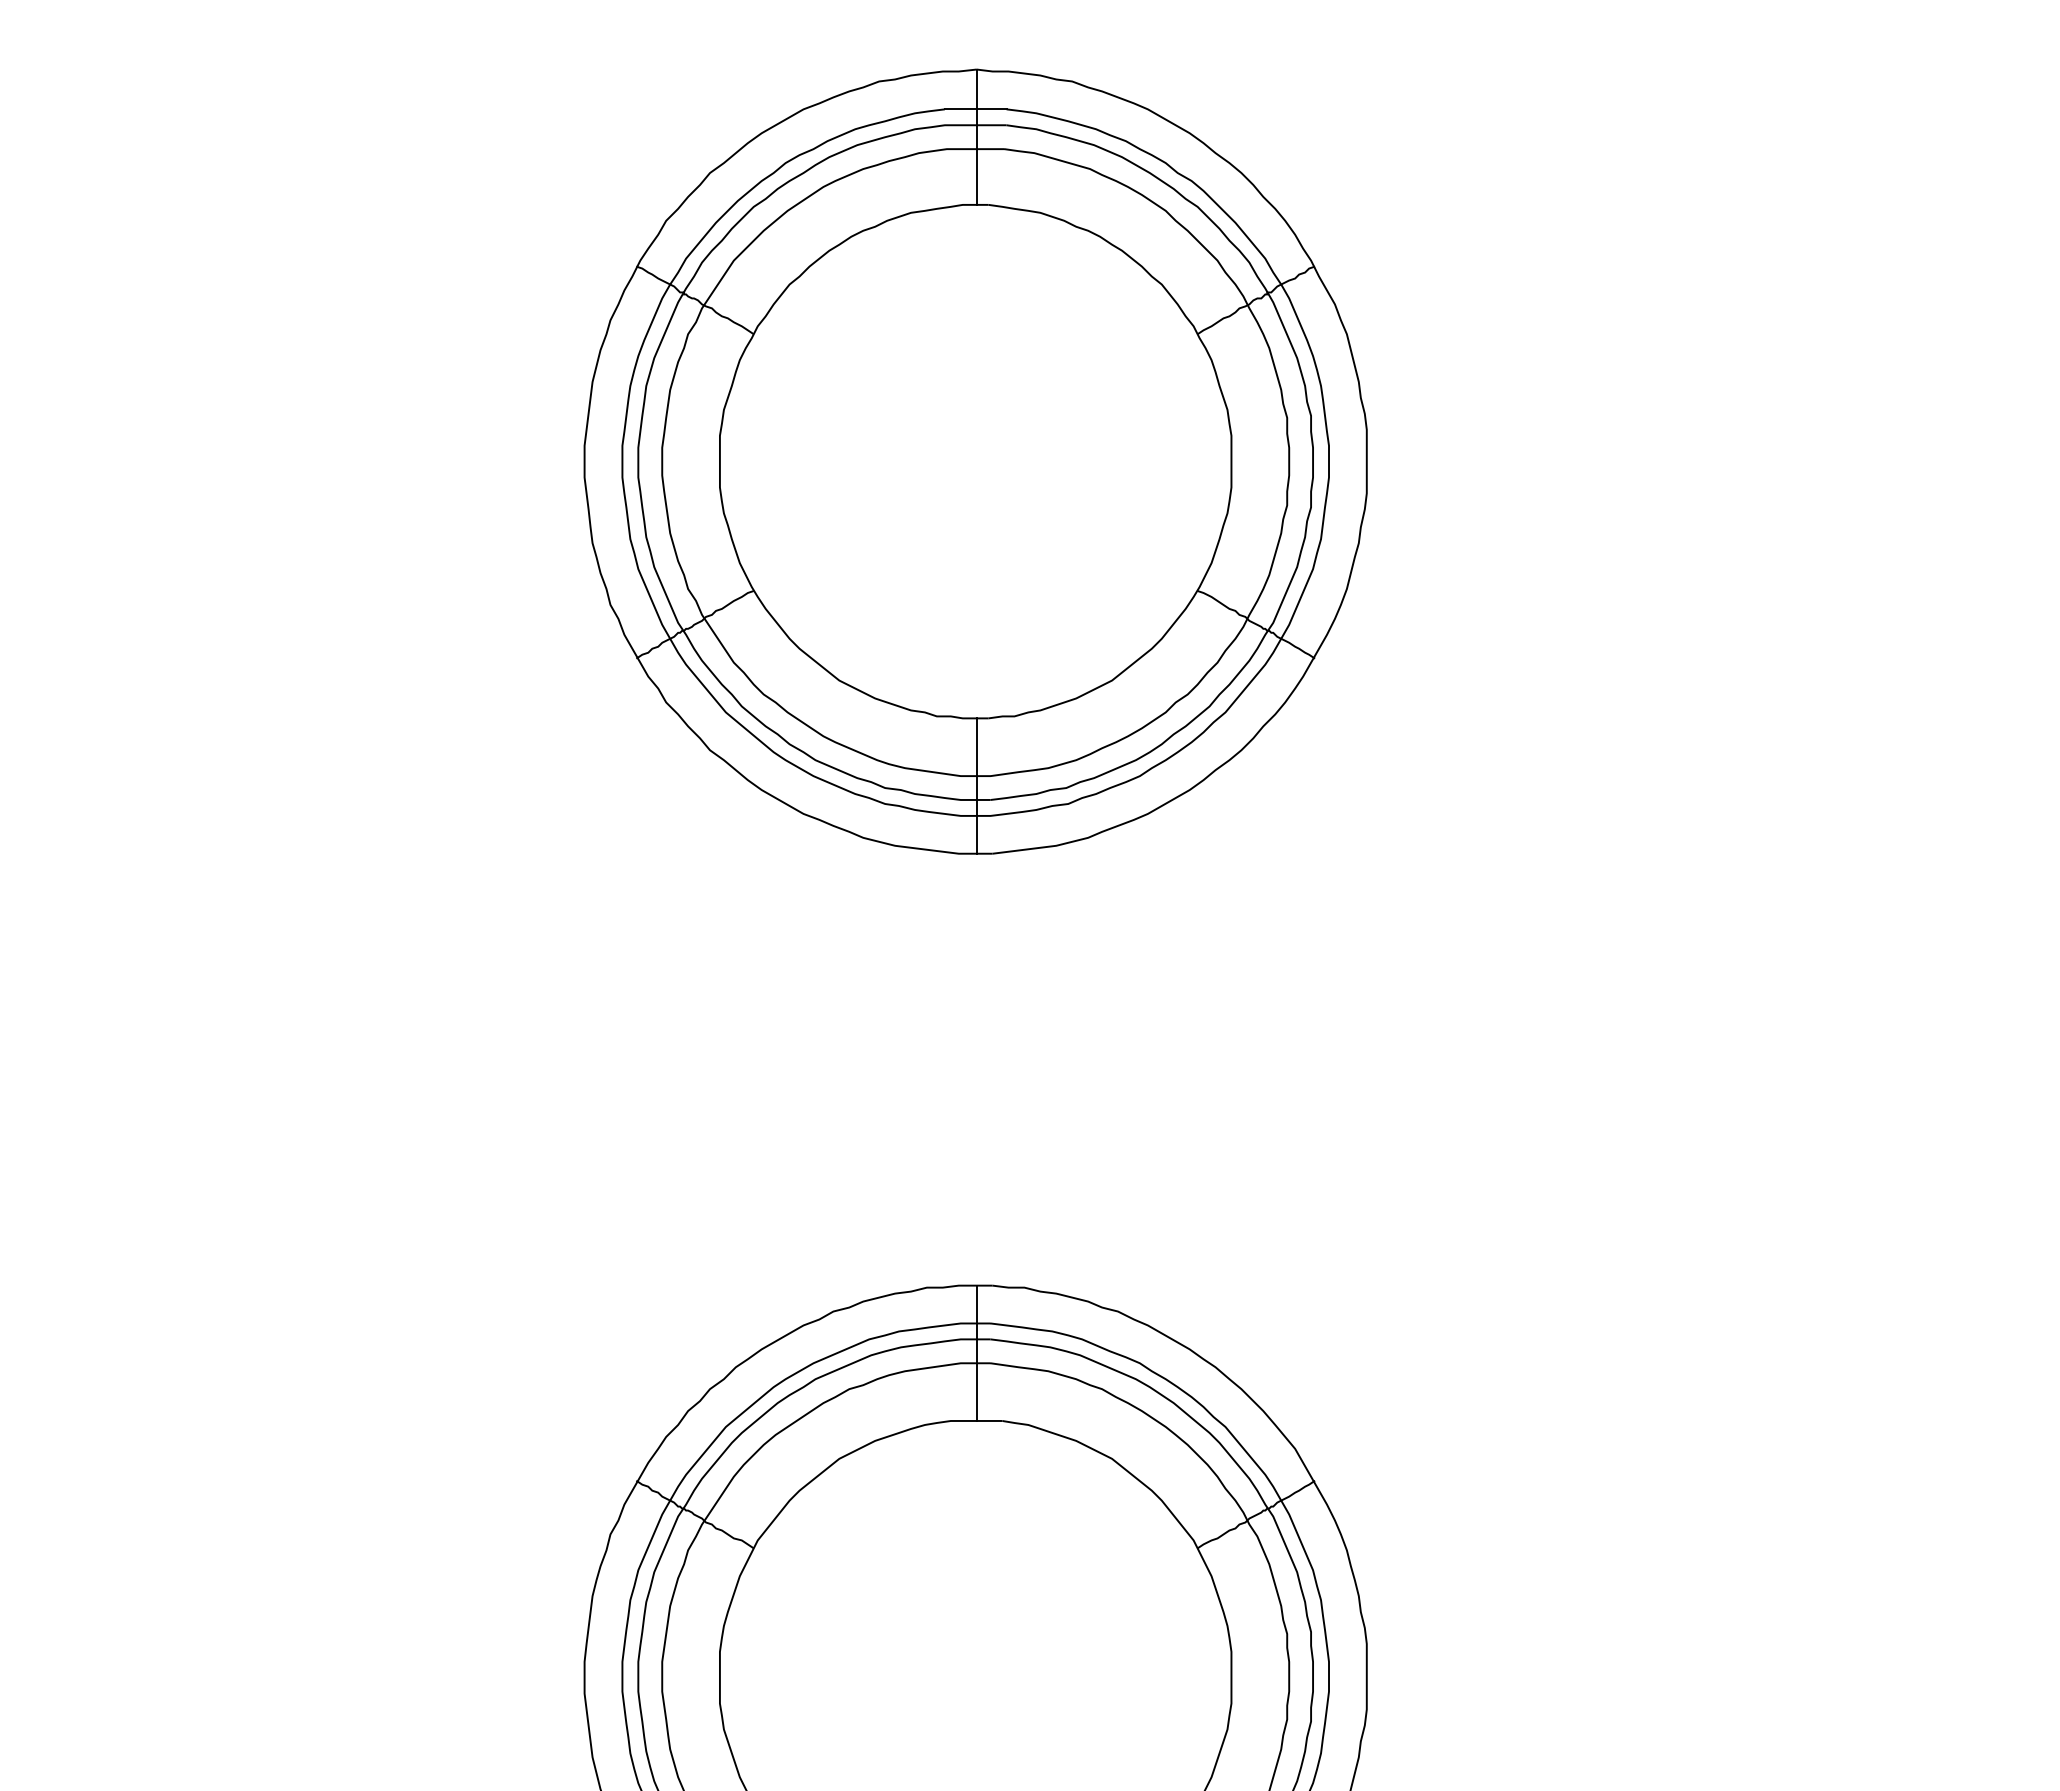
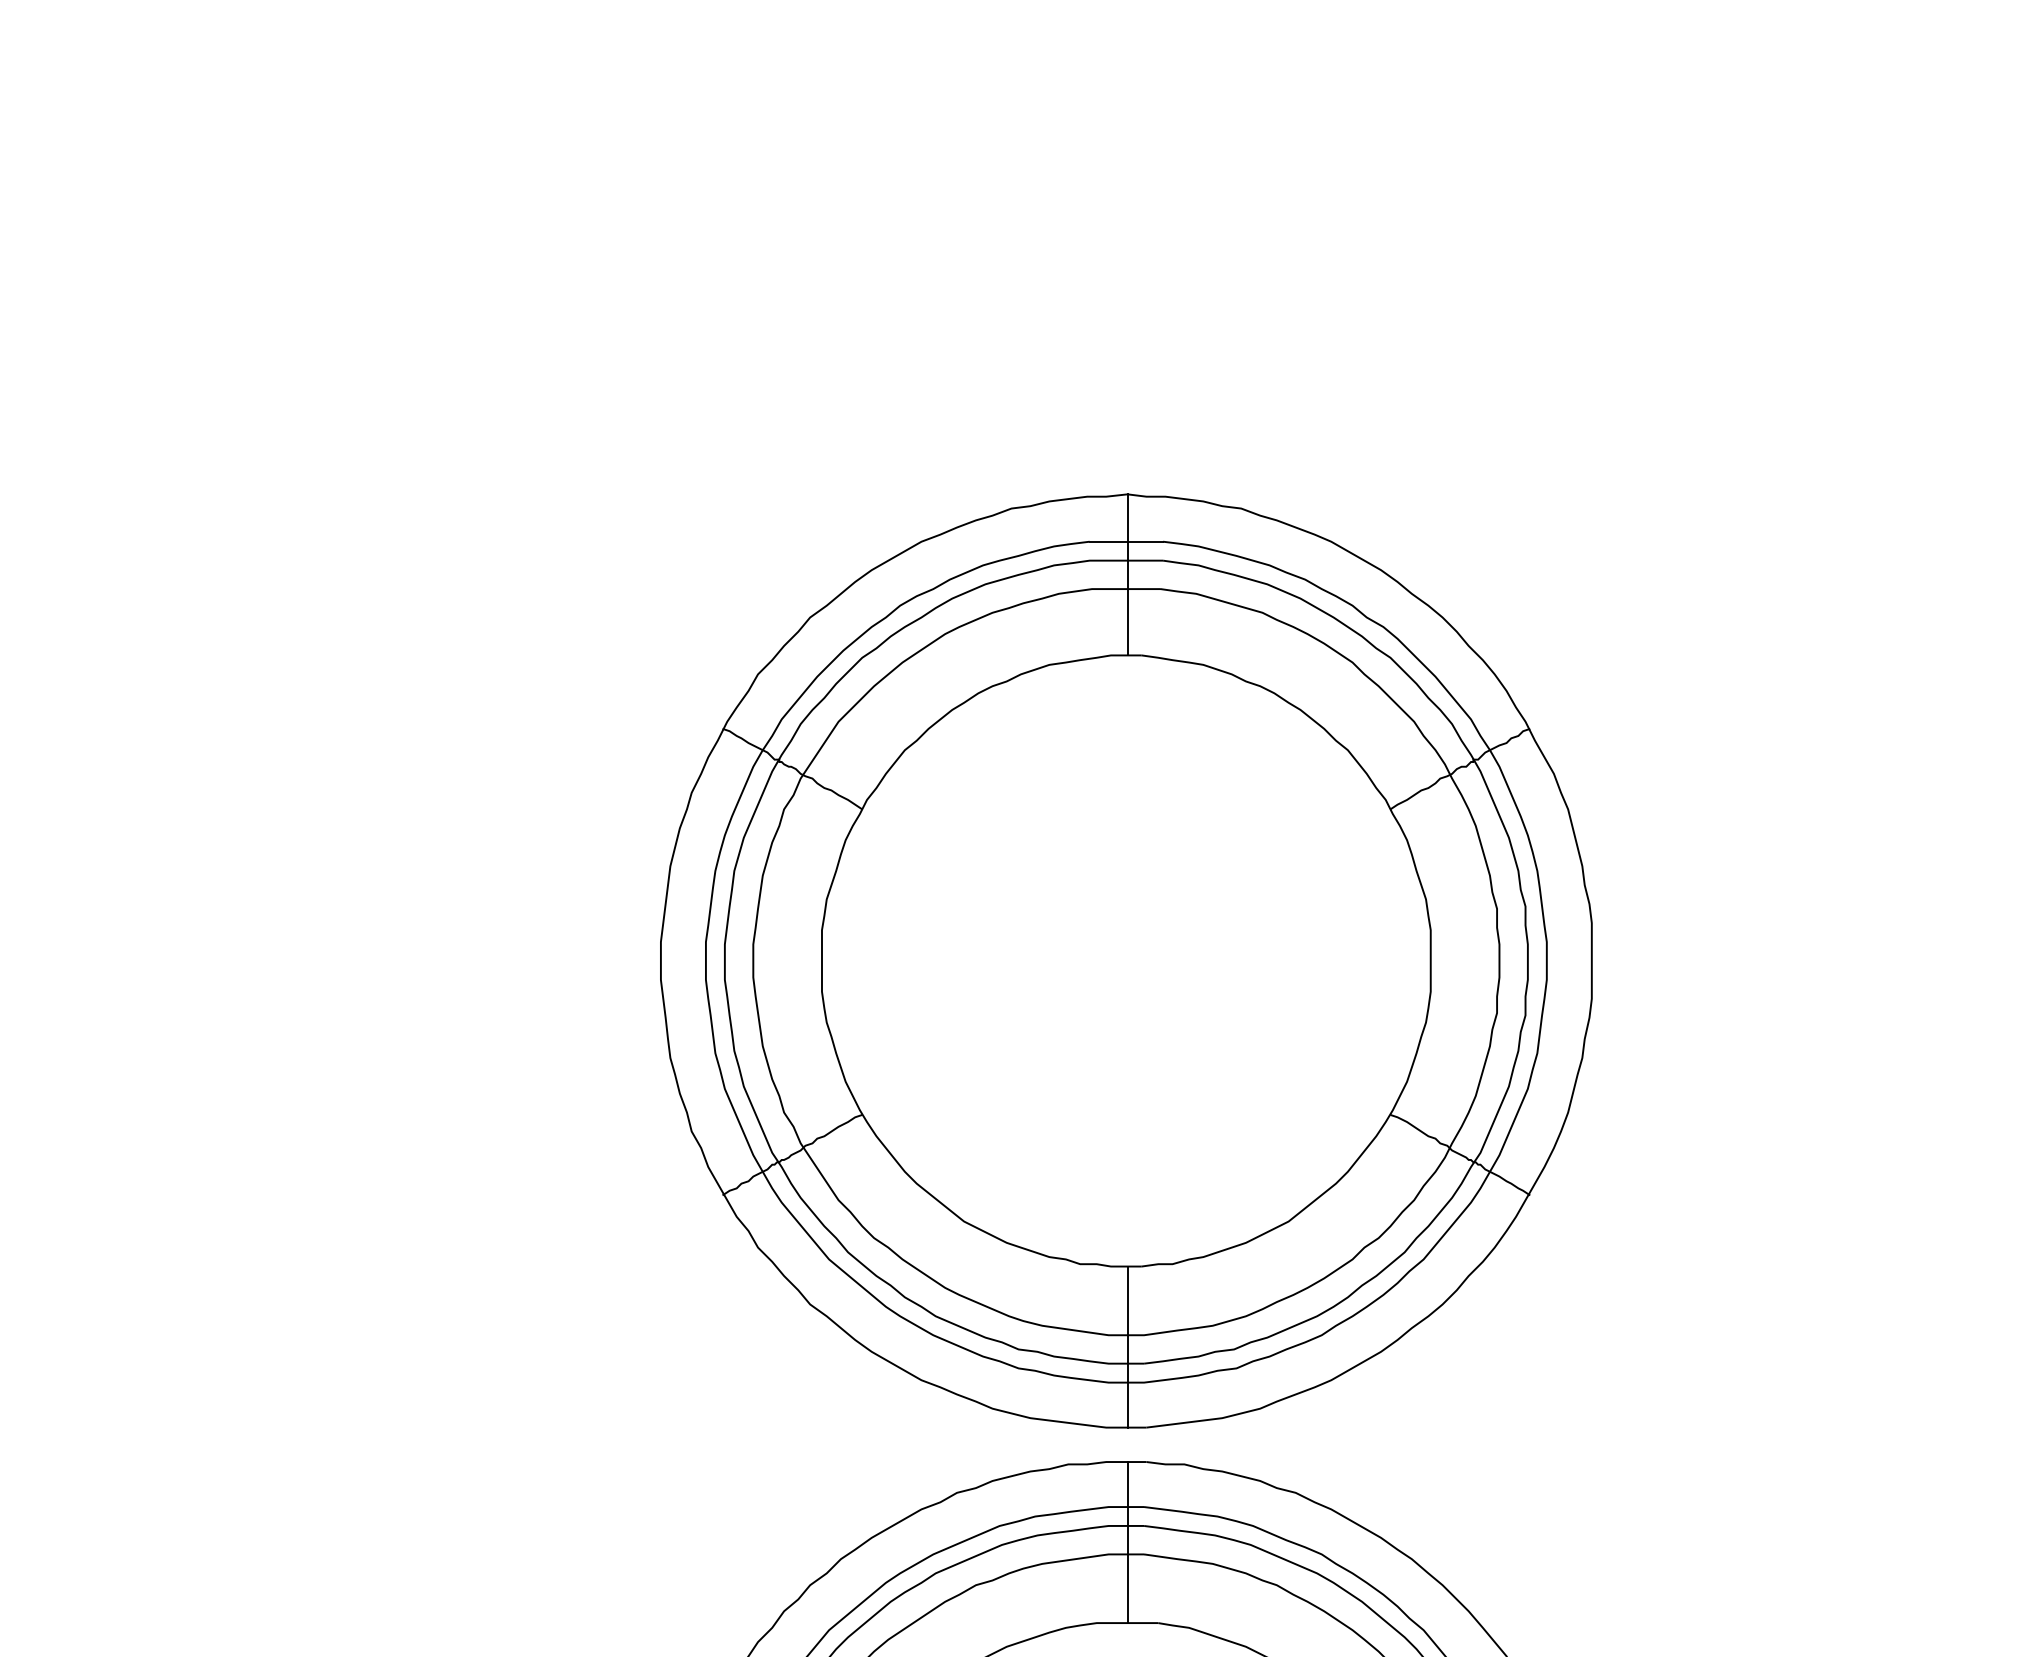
part: (975, 461) -> (1126, 960), moved

